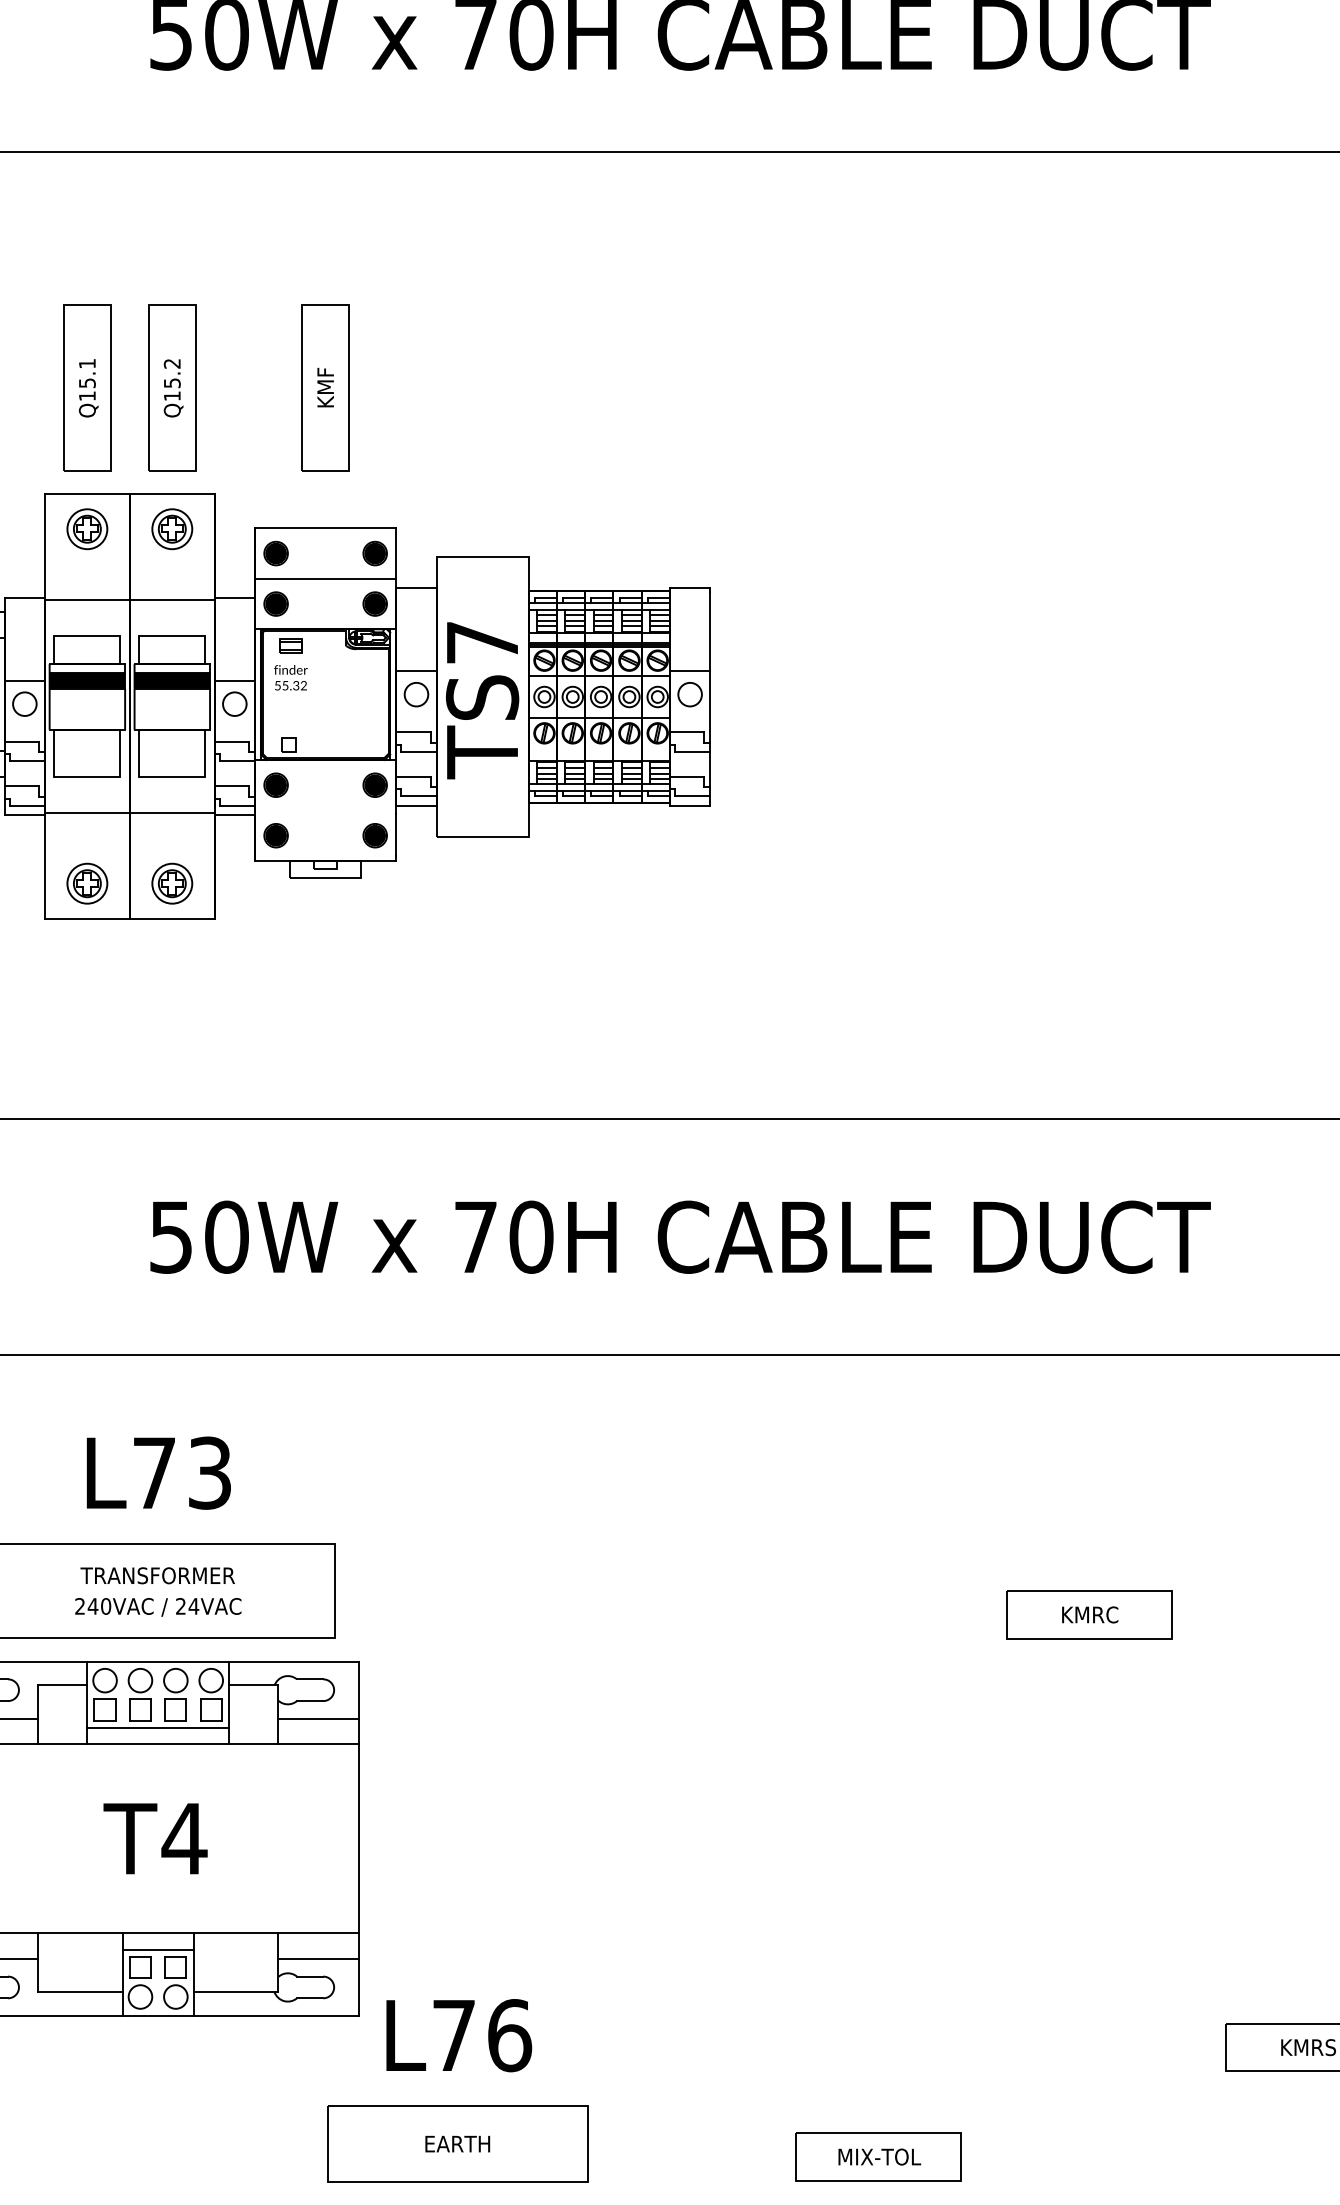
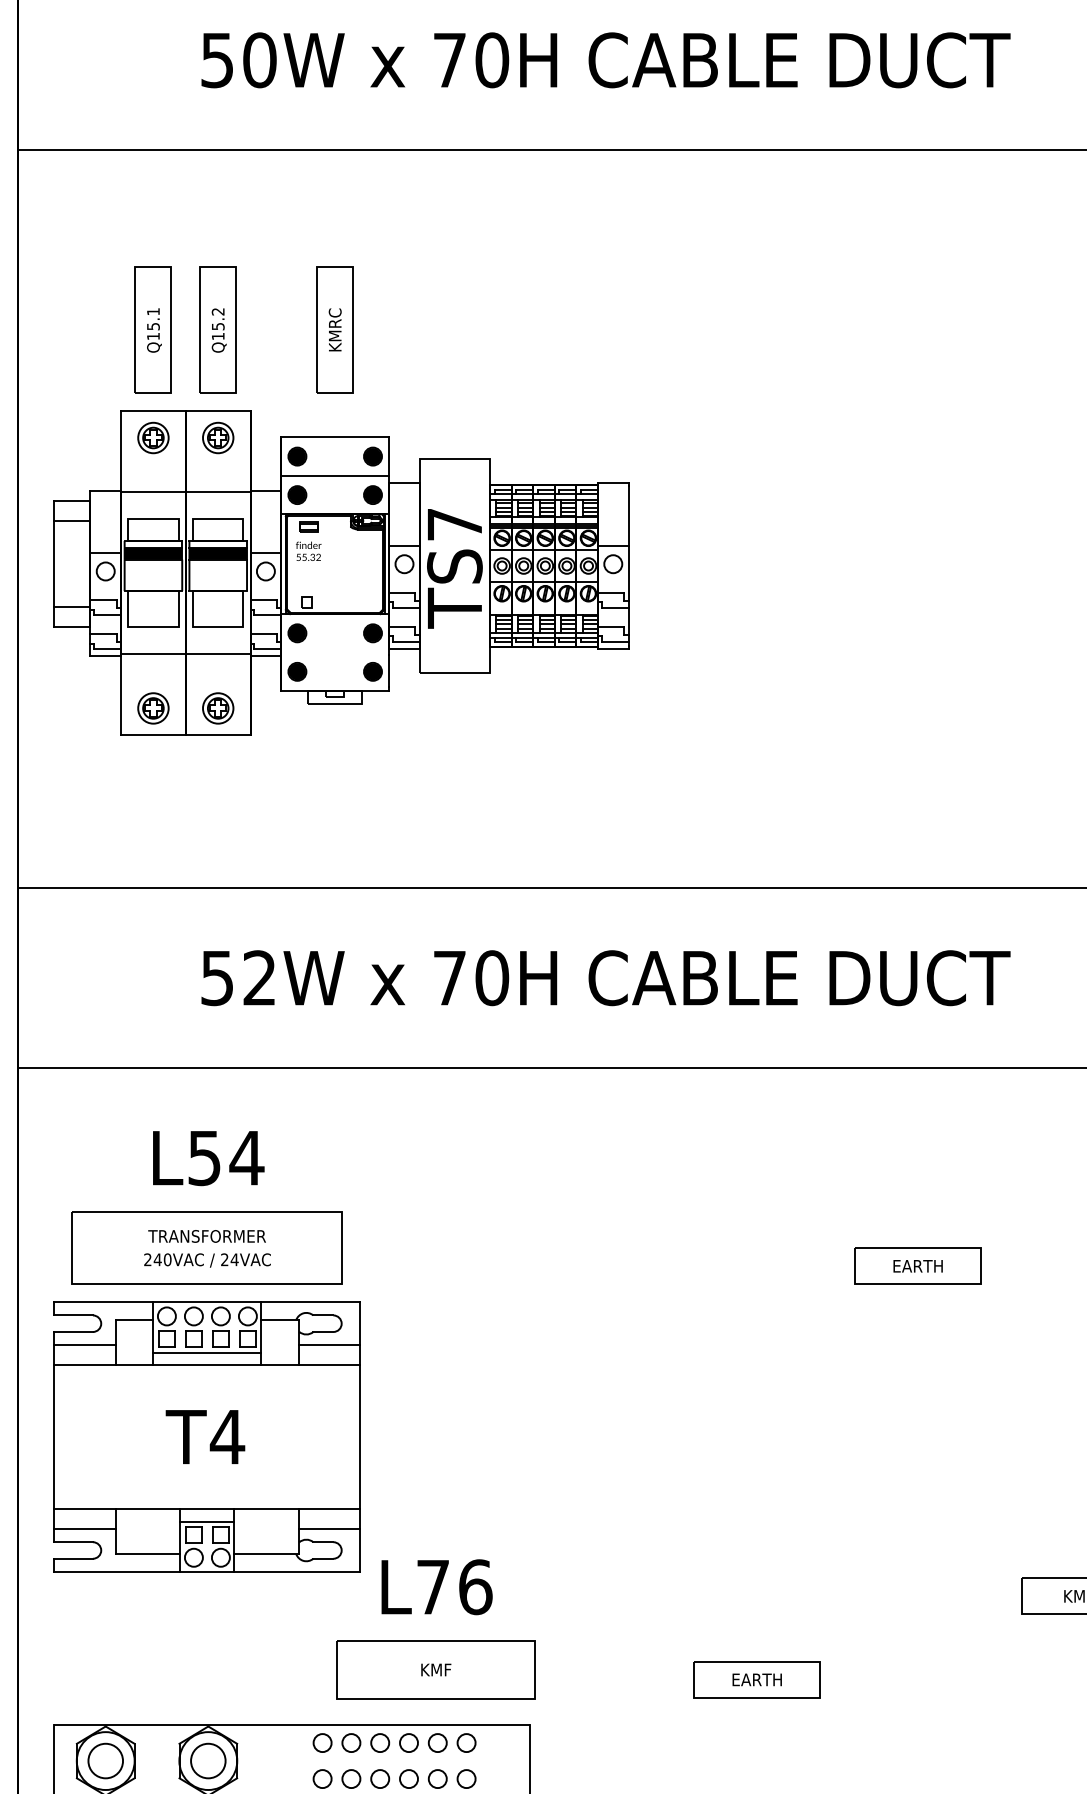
text: (324, 386) -> (334, 329), KMF -> KMRC
text: (226, 1237) -> (259, 978), 50W -> 52W
text: (183, 1473) -> (226, 1158), L73 -> L54
text: (1088, 1613) -> (917, 1265), KMRC -> EARTH
text: (457, 2143) -> (435, 1669), EARTH -> KMF
text: (879, 2156) -> (757, 1679), MIX-TOL -> EARTH

